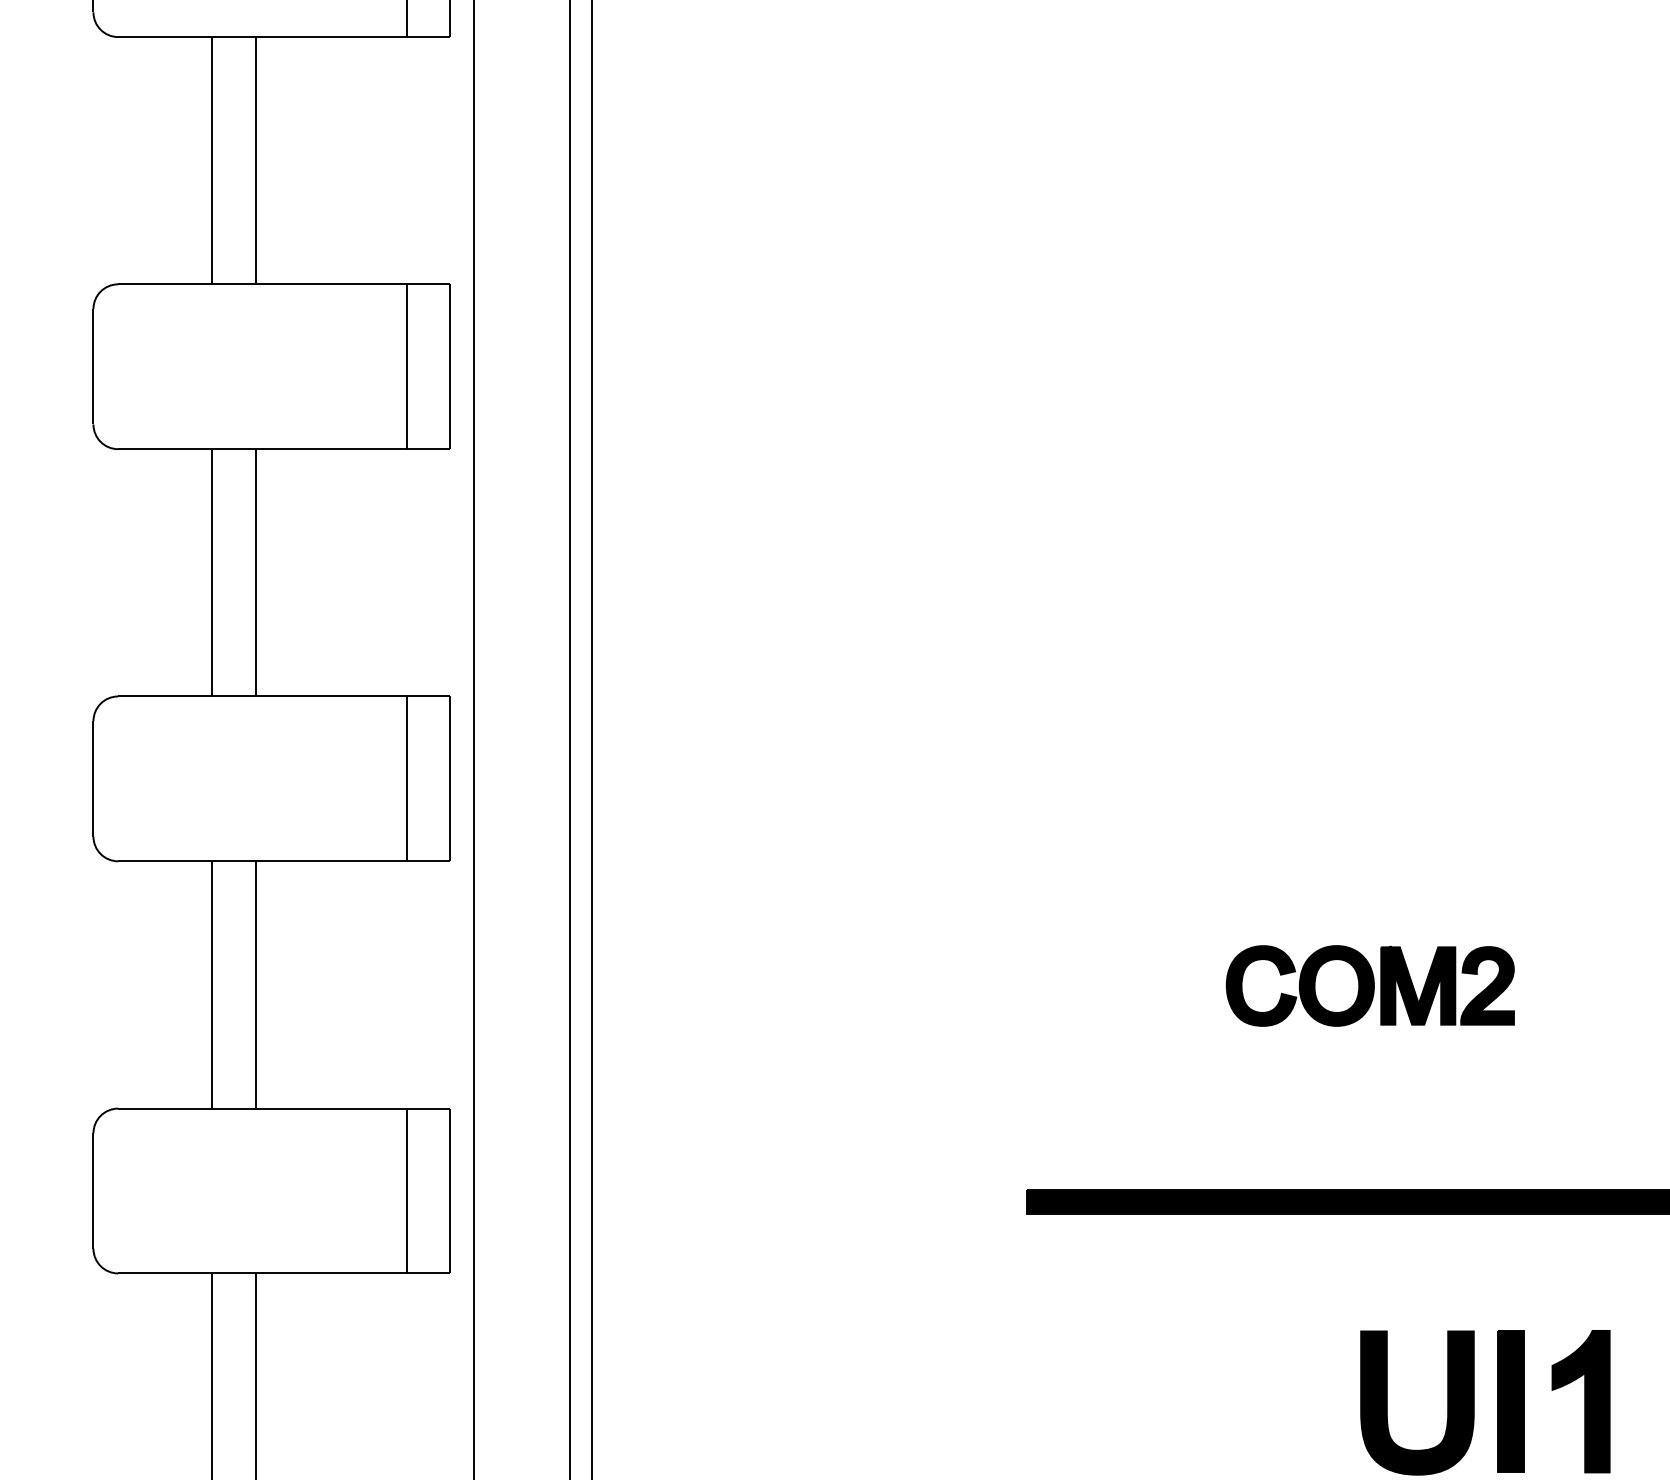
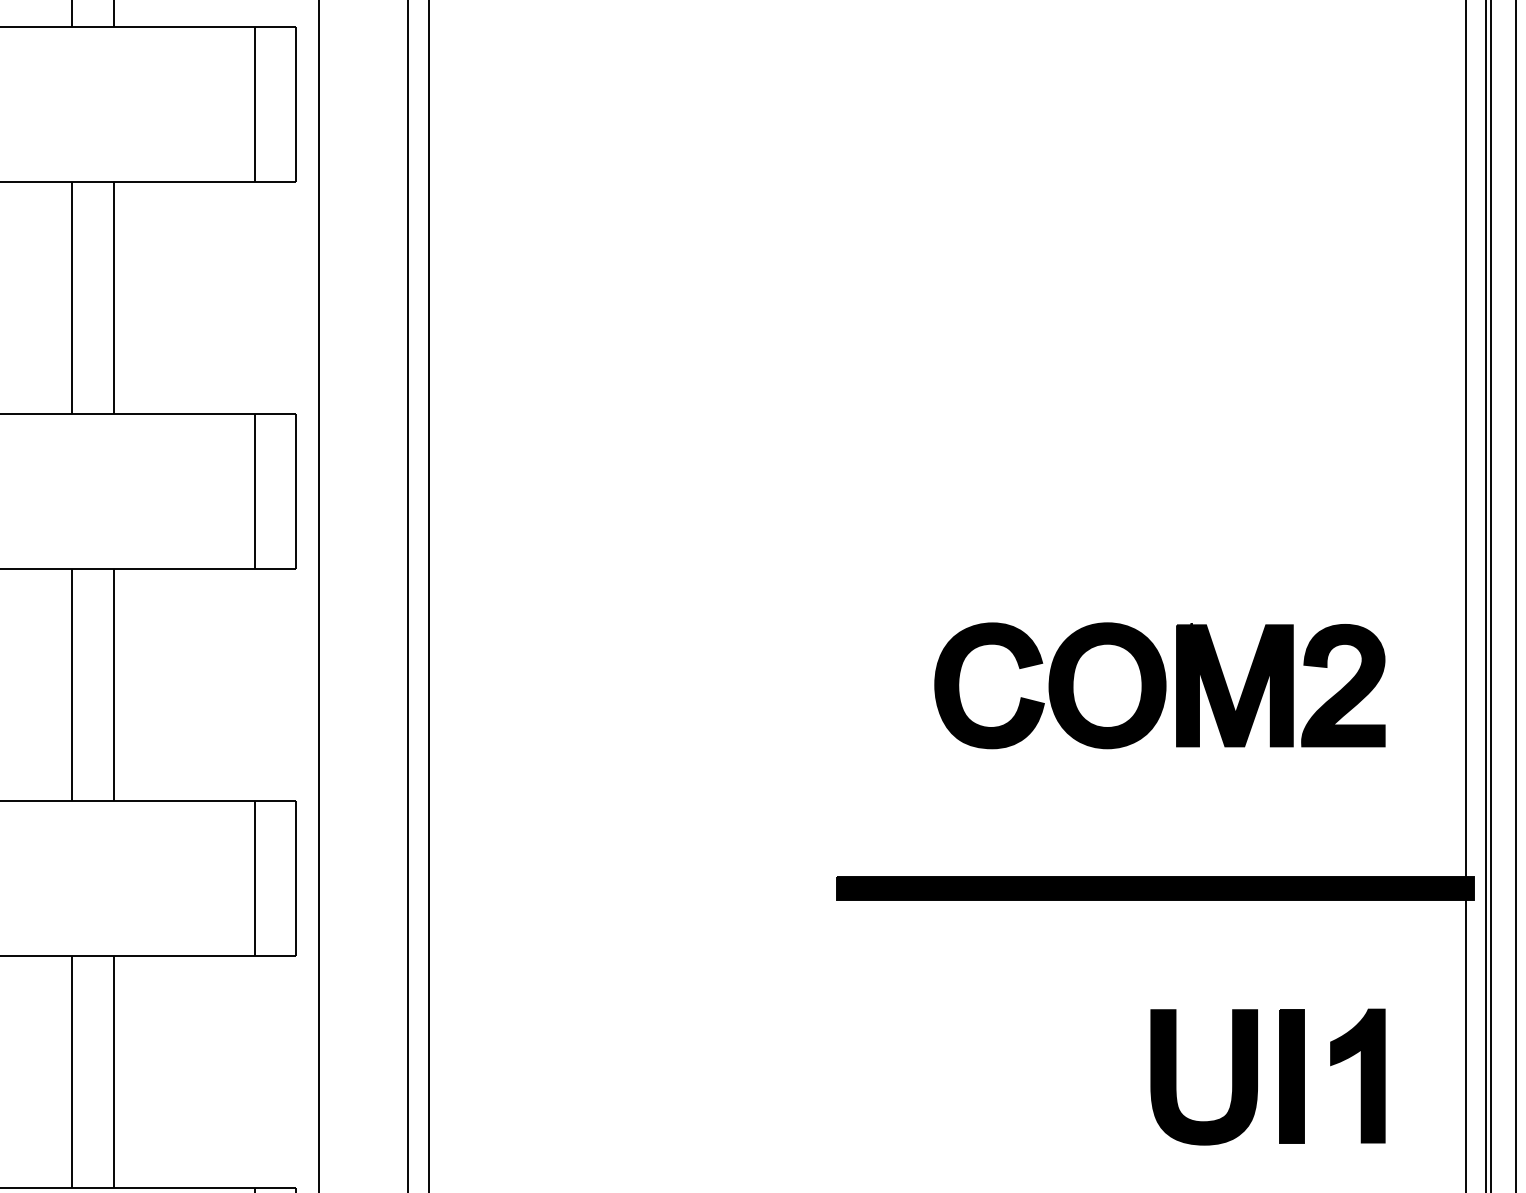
part: (1370, 985) -> (1160, 685), size x1.67

